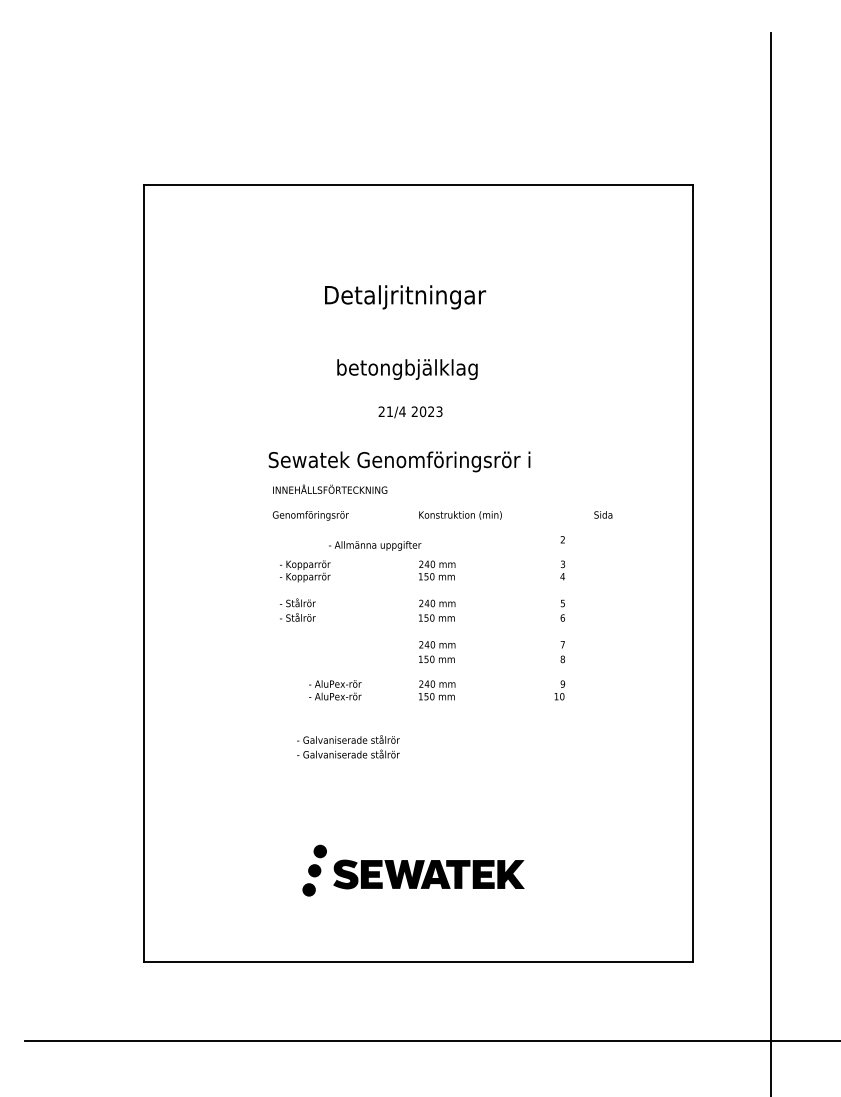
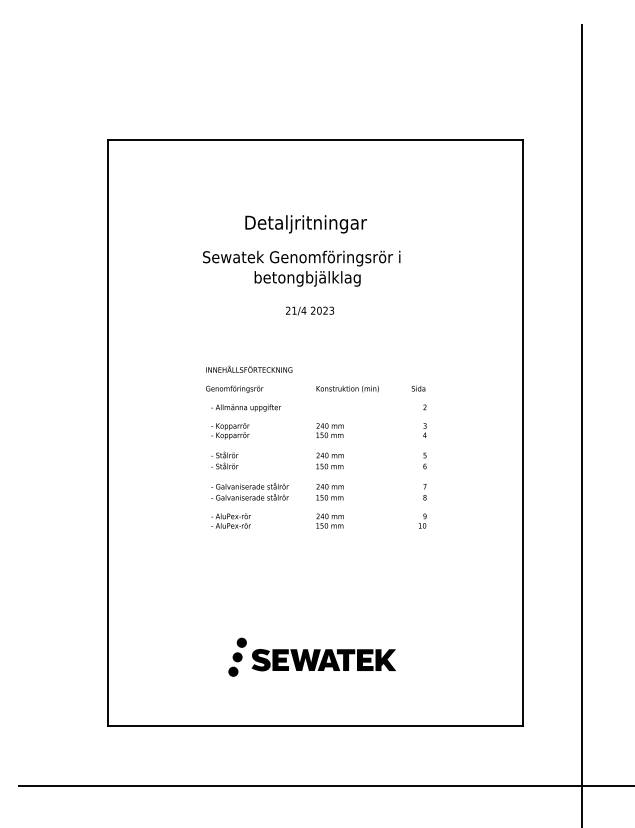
text: (399, 461) -> (301, 258), moved
text: (603, 514) -> (418, 388), moved
text: (375, 545) -> (246, 407), moved
text: (334, 689) -> (230, 520), moved
text: (347, 746) -> (249, 491), moved

